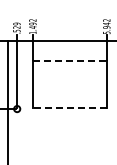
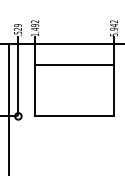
line: (70, 61) -> (75, 65), dashed -> solid
line: (70, 108) -> (75, 115), dashed -> solid

